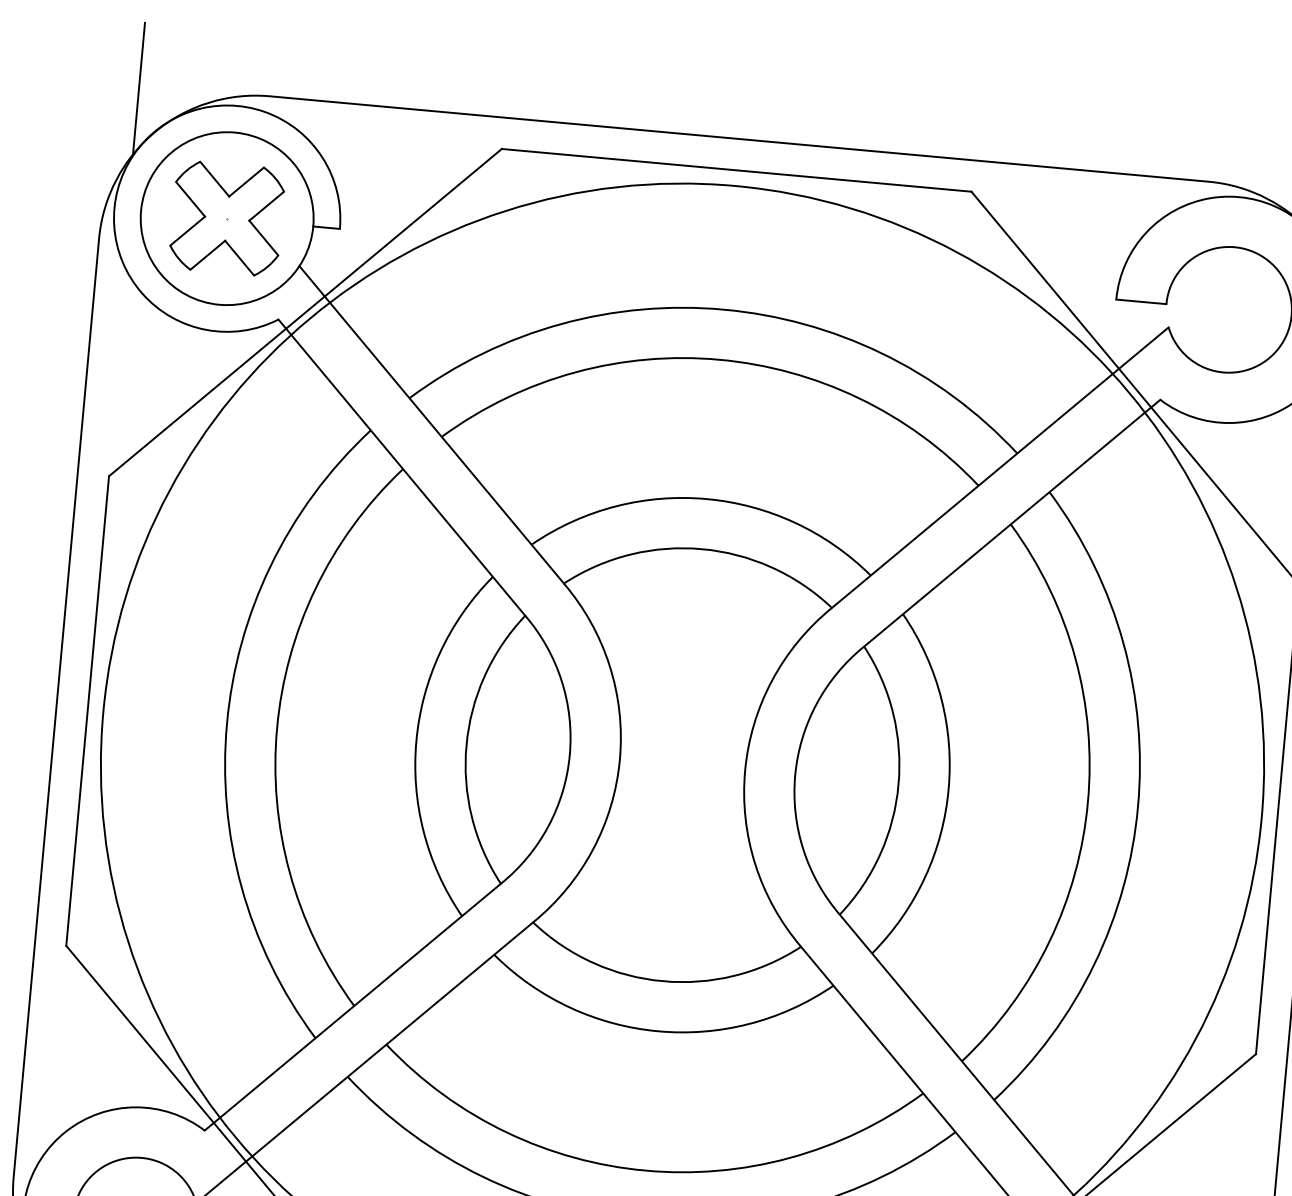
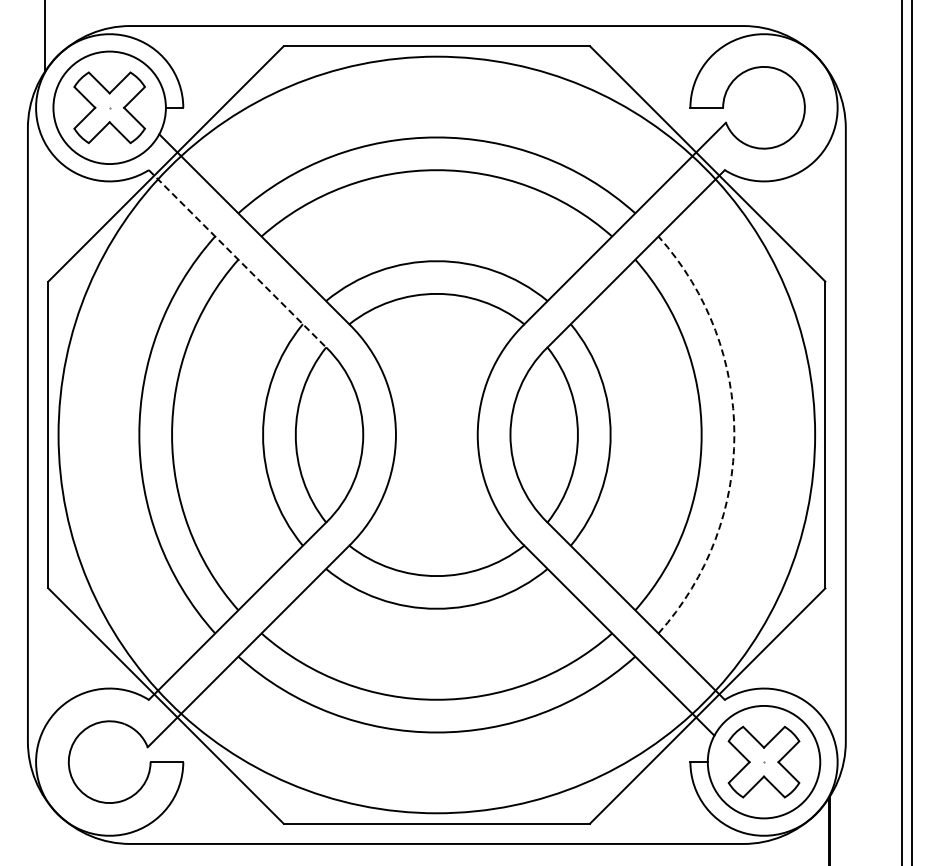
line: (401, 468) -> (237, 259), solid -> dashed
arc: (1138, 807) -> (734, 435), solid -> dashed

